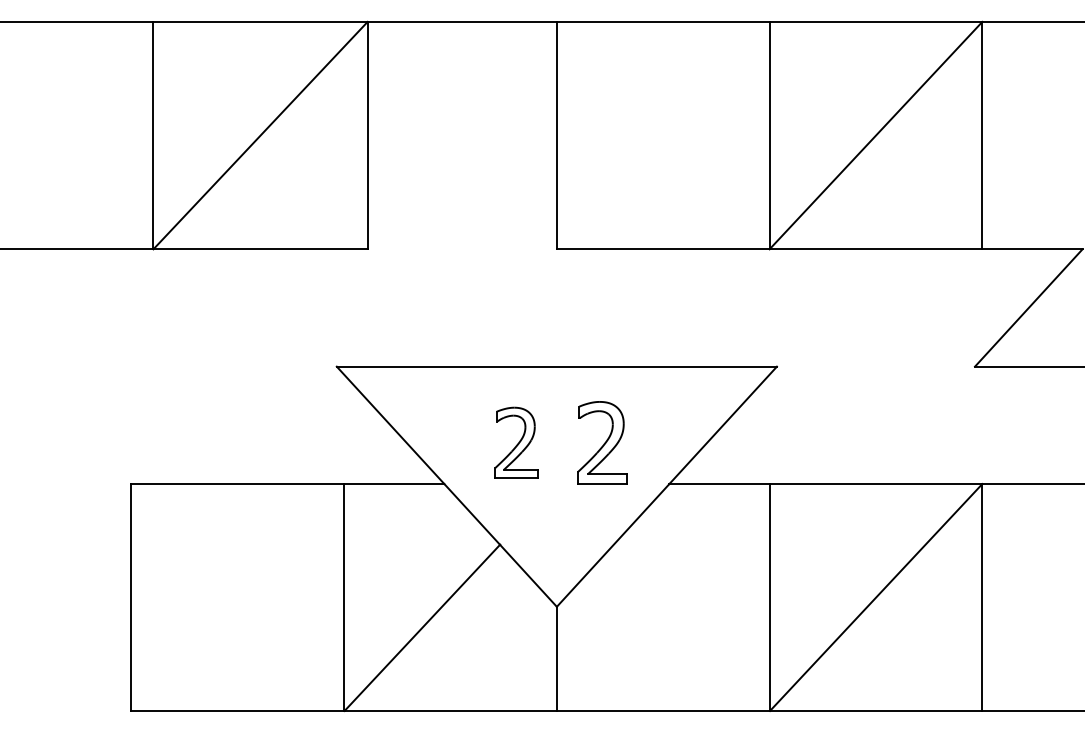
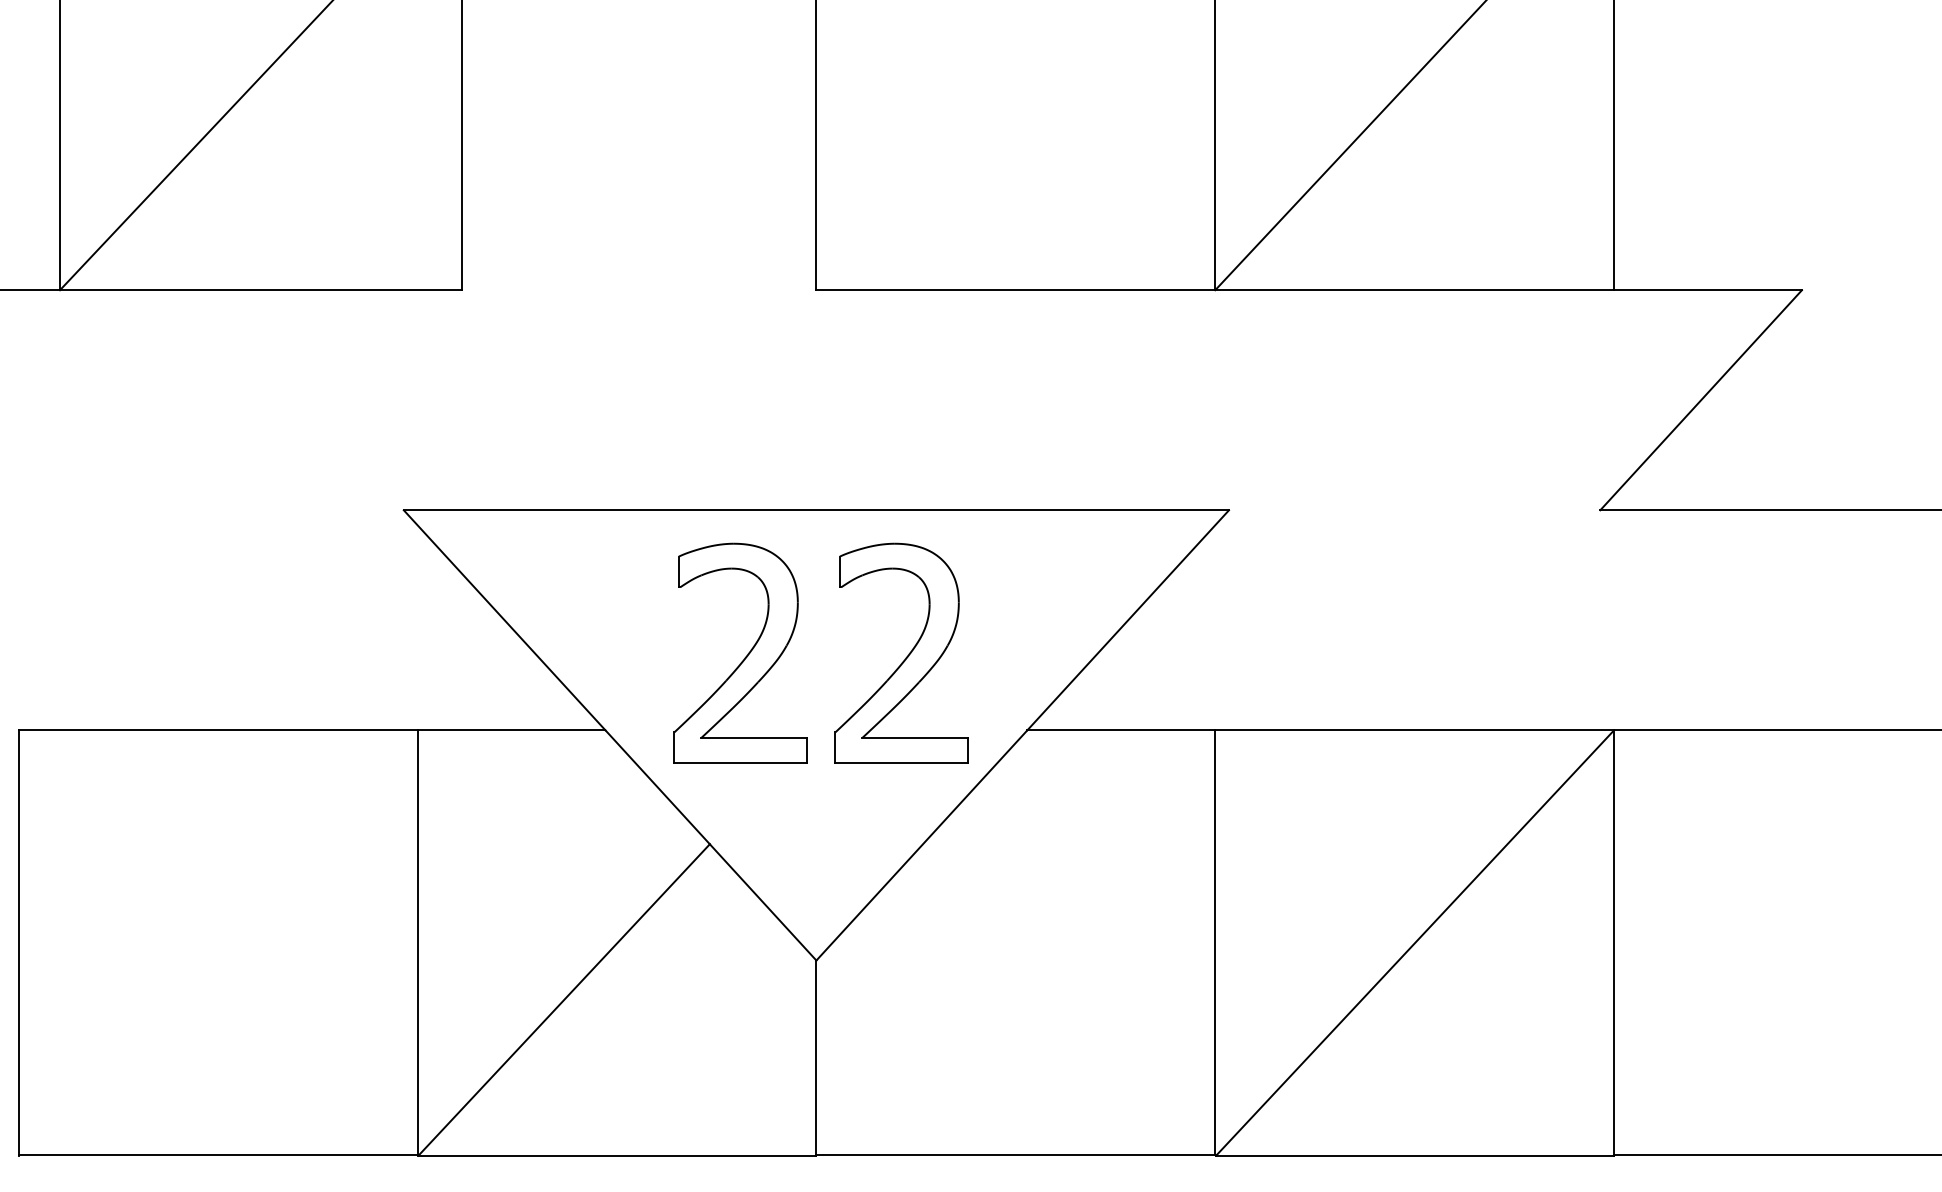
part: (516, 442) -> (740, 652), size x1.67
part: (602, 442) -> (901, 652), size x1.43

